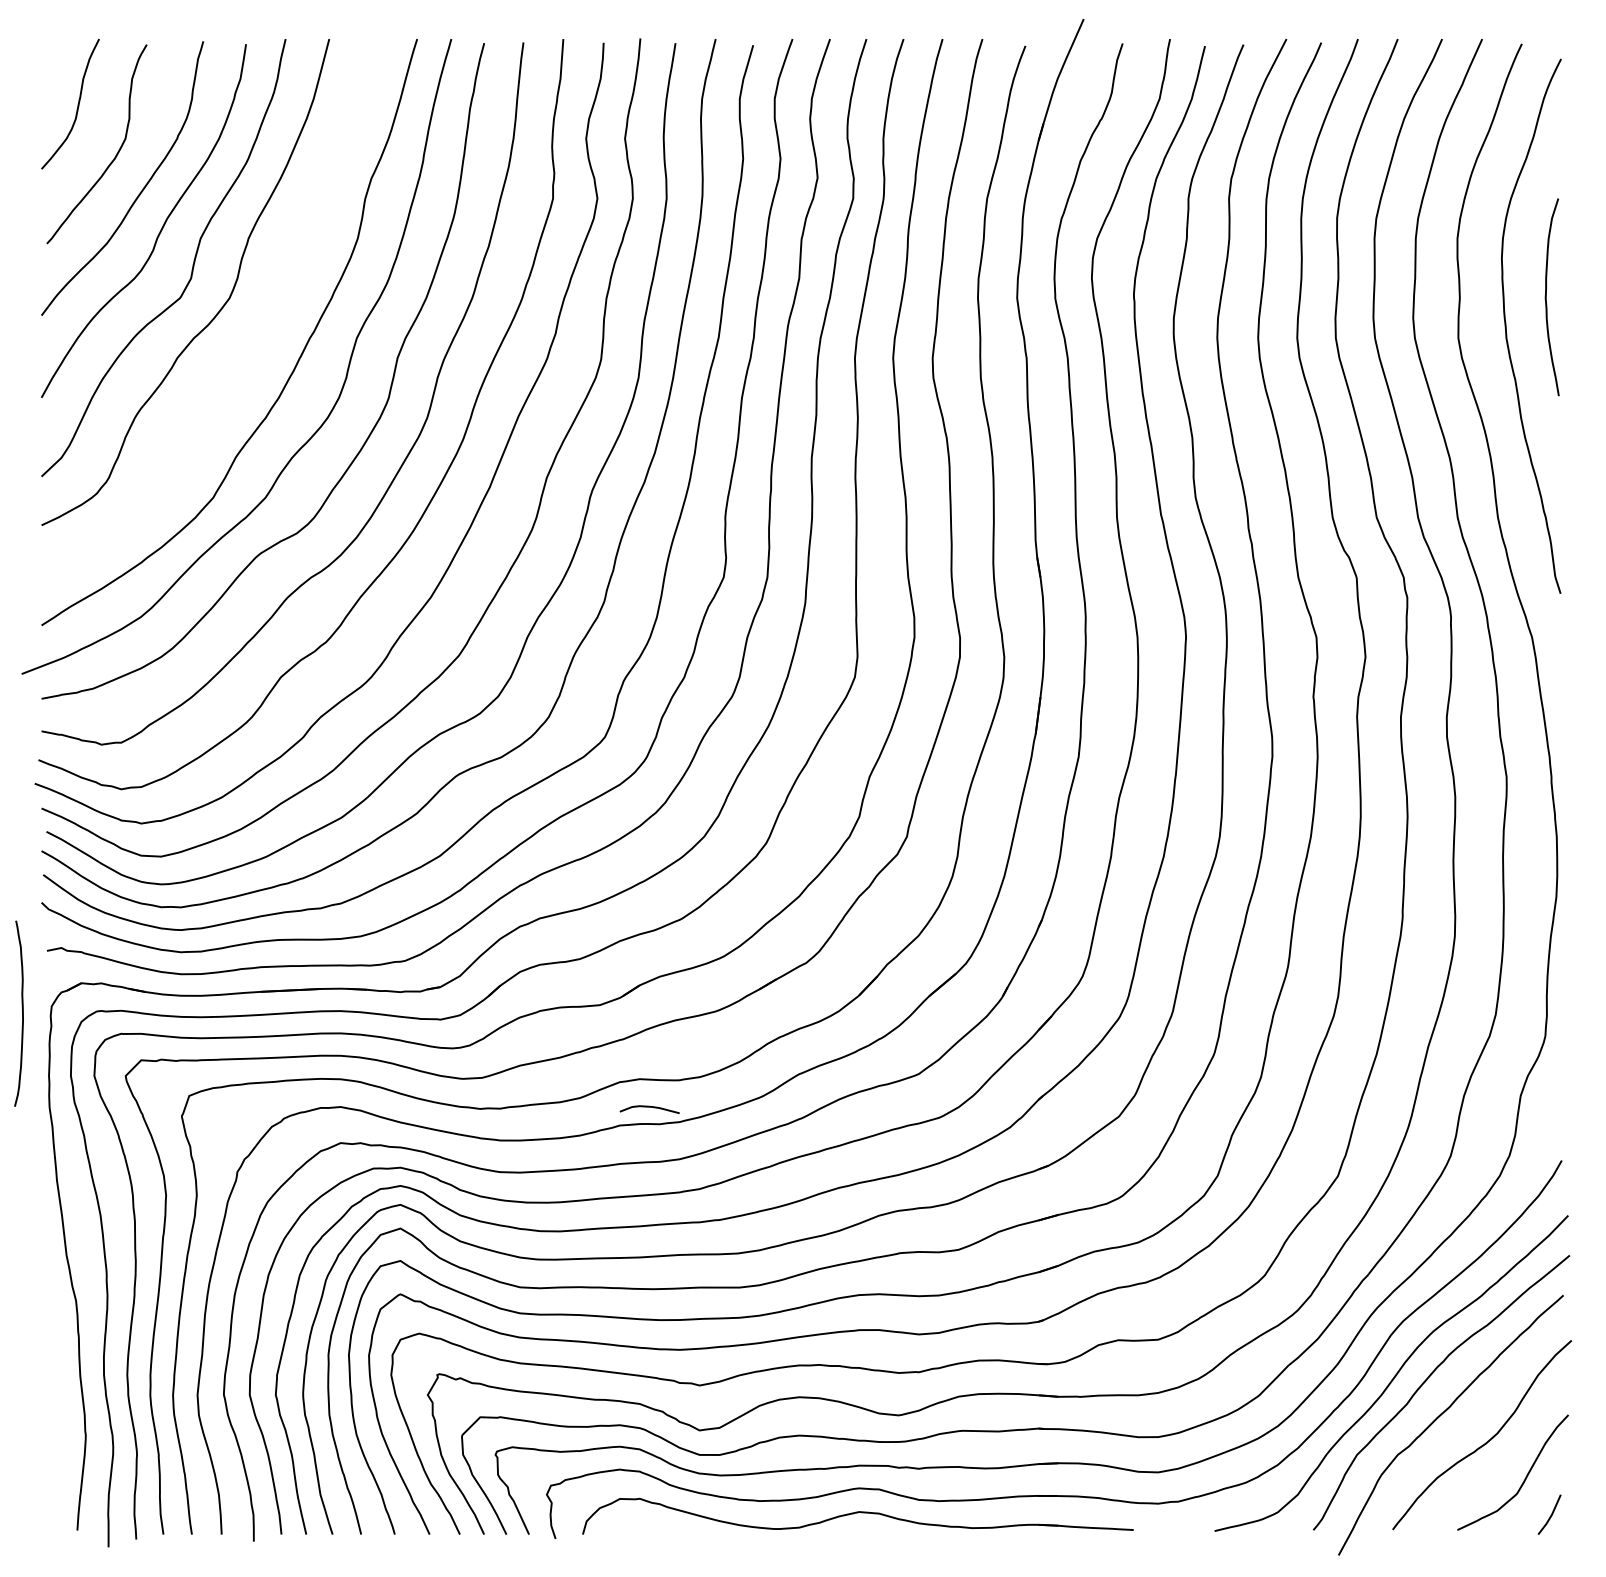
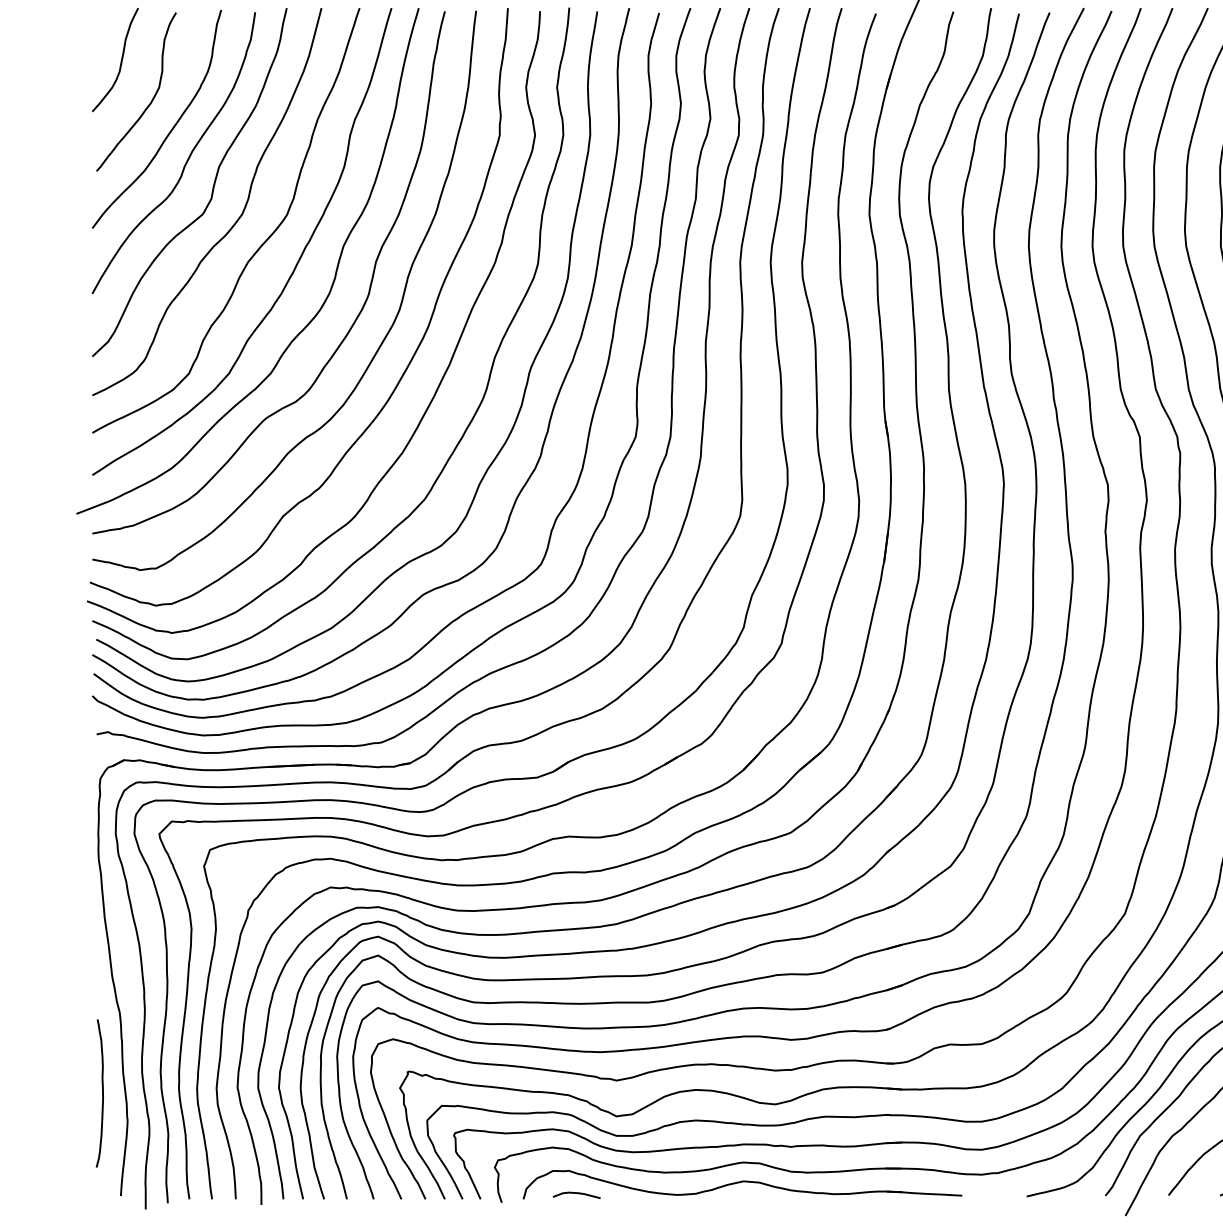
curve: (251, 338) -> (259, 246), added
curve: (22, 1013) -> (102, 1093), moved
curve: (649, 1107) -> (576, 1193), moved

